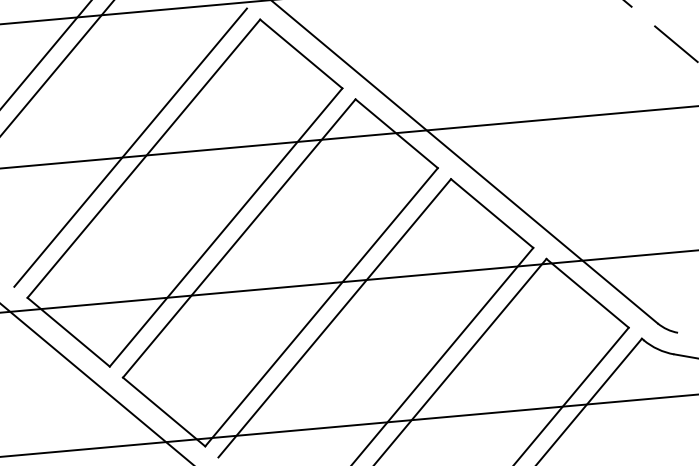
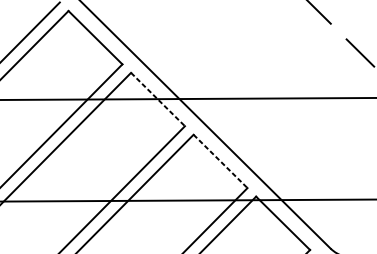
line: (396, 133) -> (157, 99), solid -> dashed
line: (492, 213) -> (220, 161), solid -> dashed

